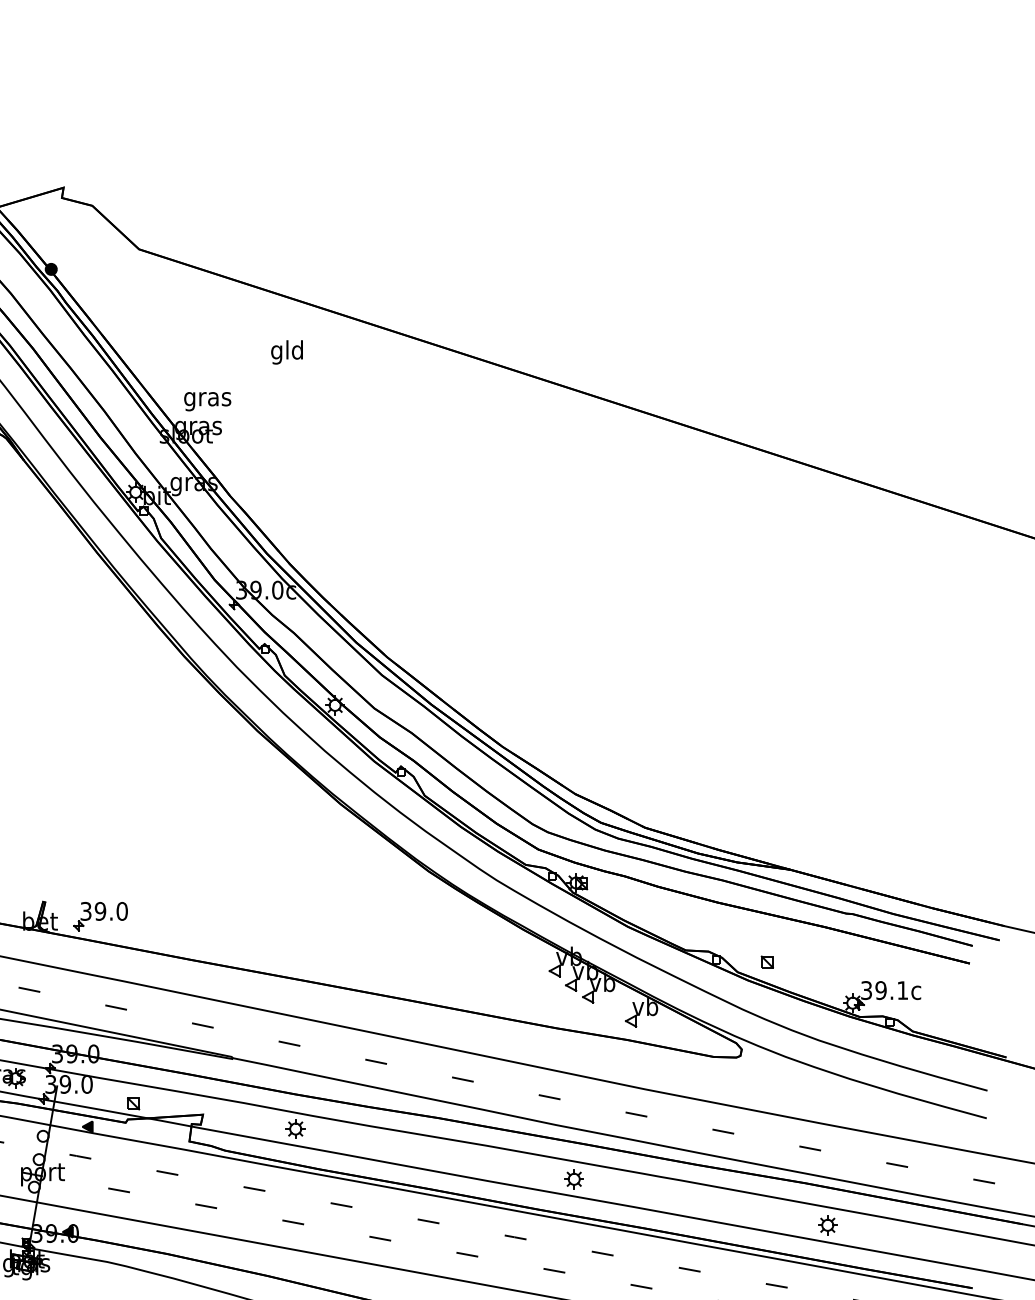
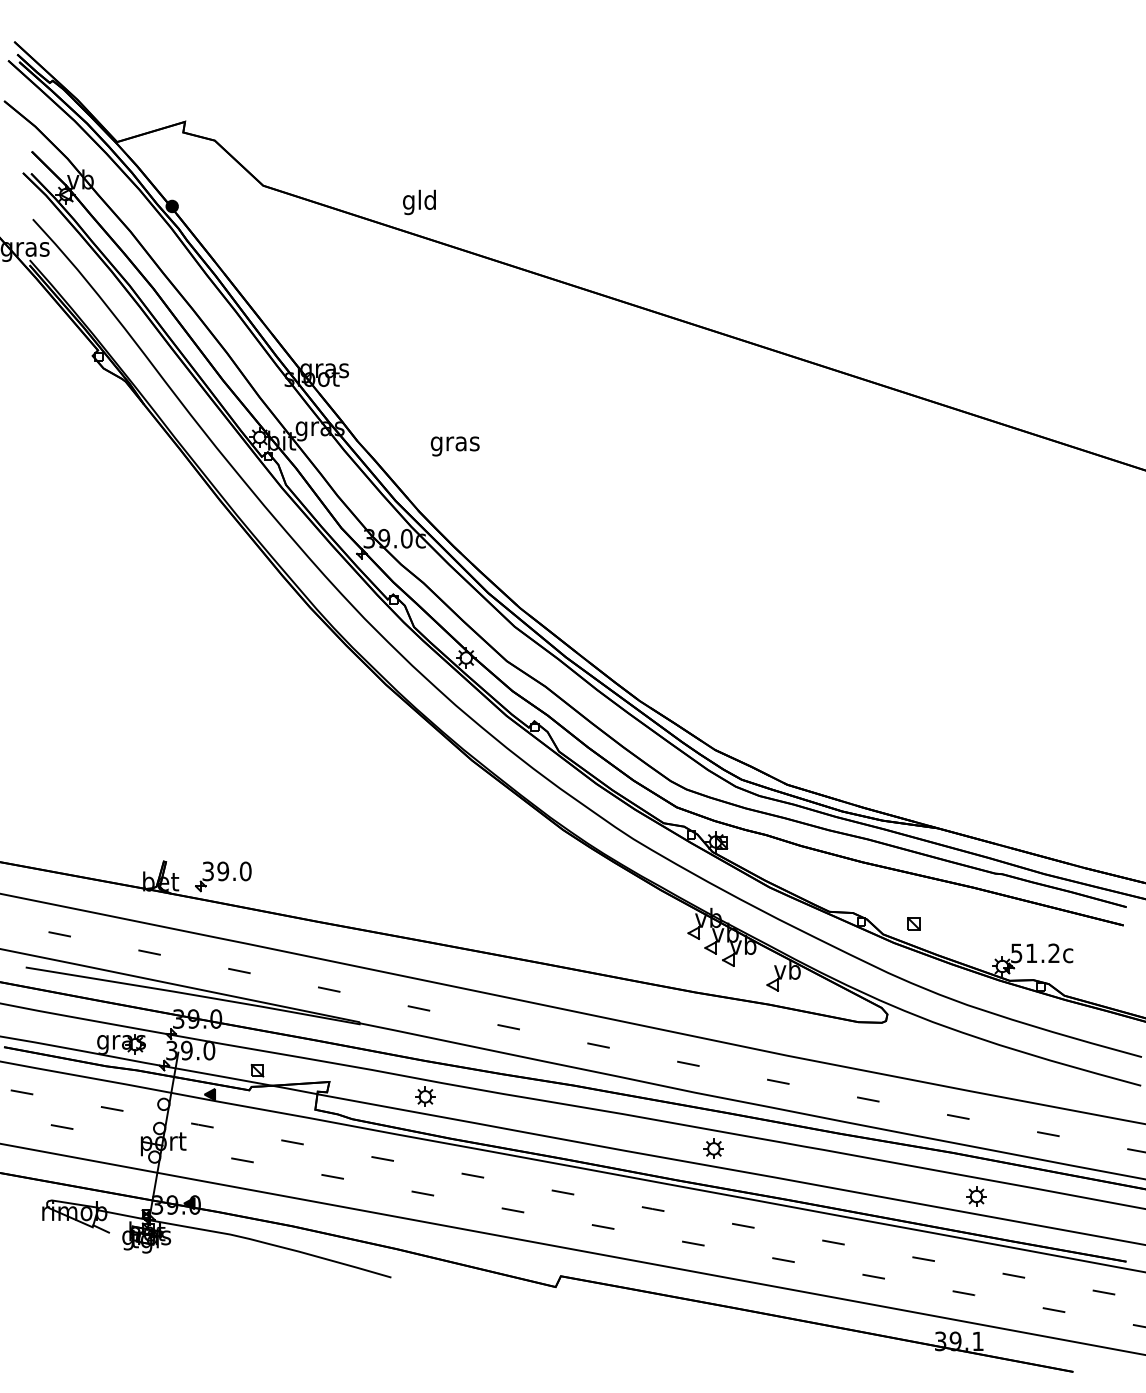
text: (287, 352) -> (419, 202), moved
text: (206, 401) -> (454, 446), moved
text: (884, 990) -> (1035, 953), 39.1c -> 51.2c

